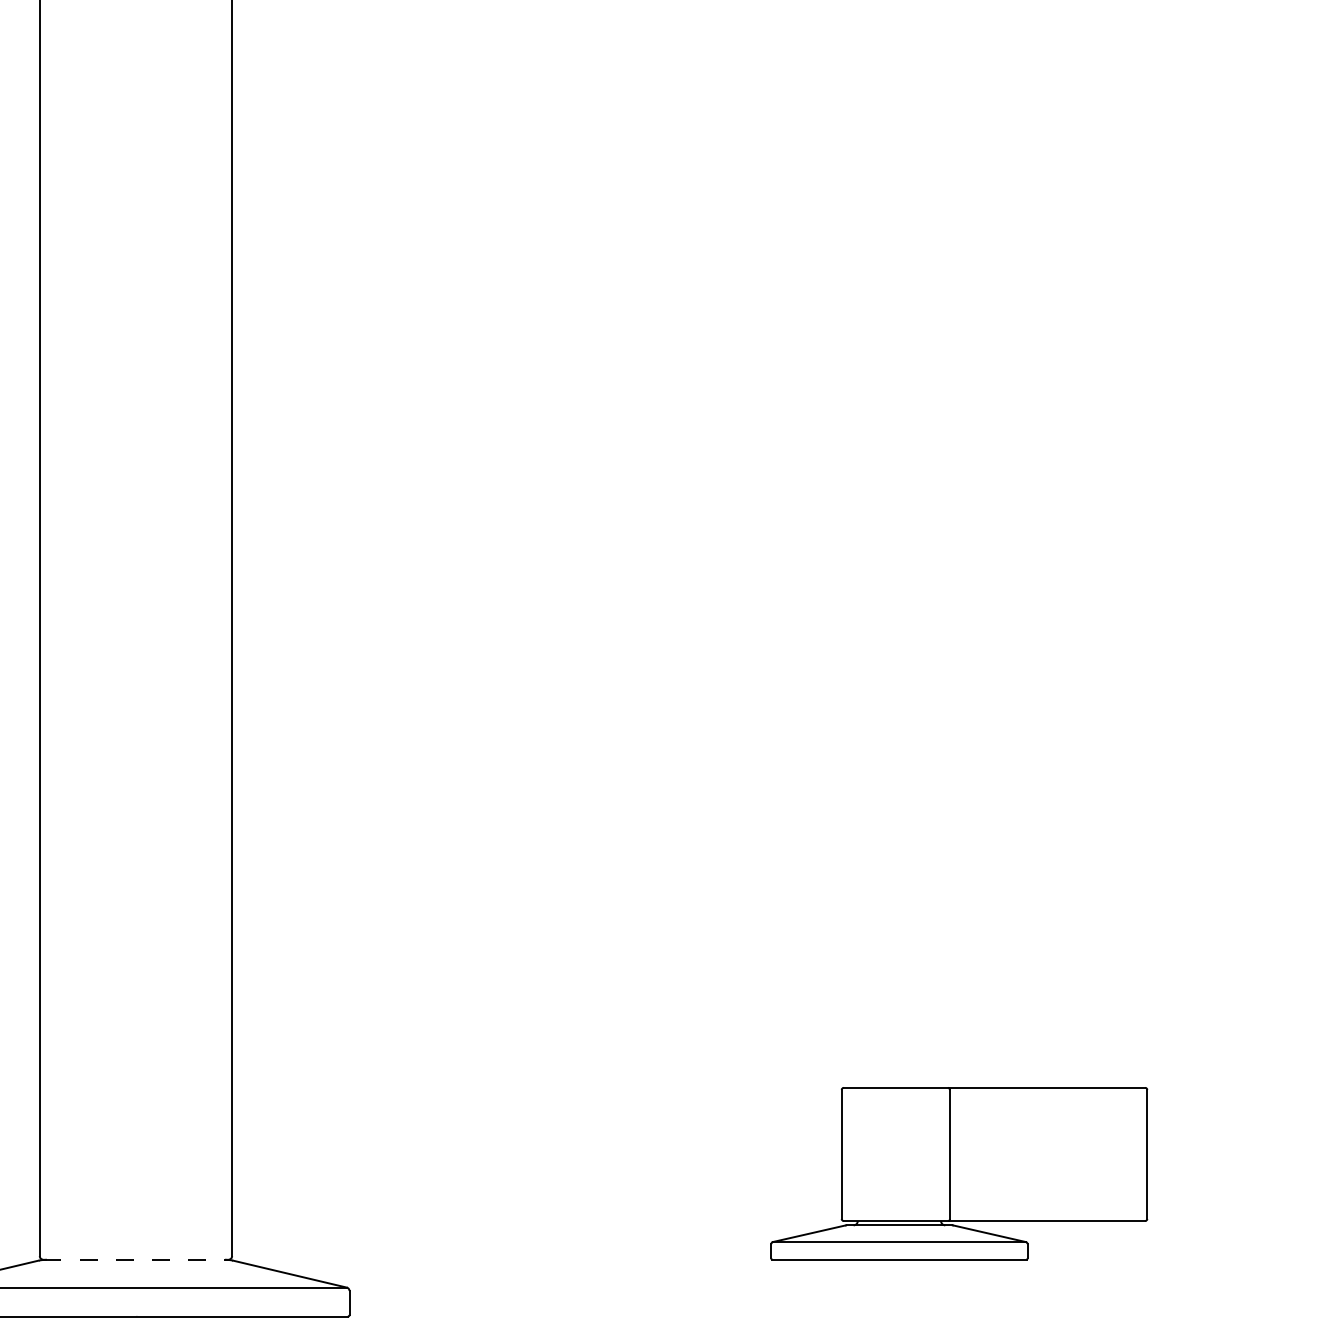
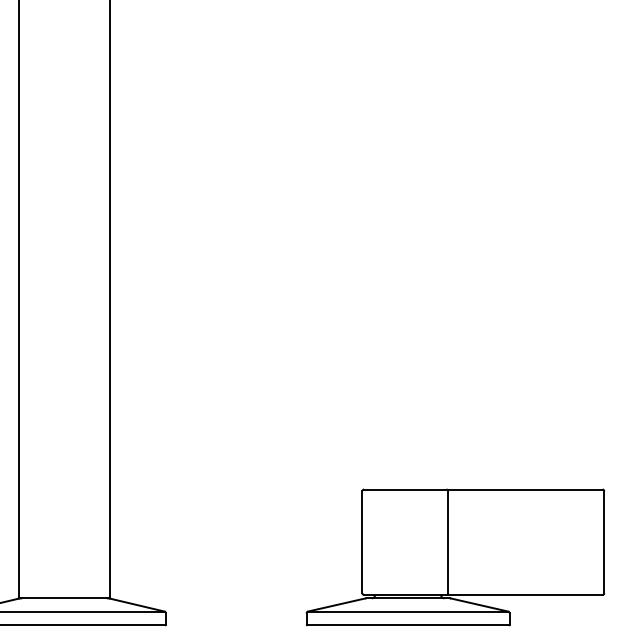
part: (959, 1173) -> (455, 557), size x1.67
line: (135, 1260) -> (64, 598), dashed -> solid

